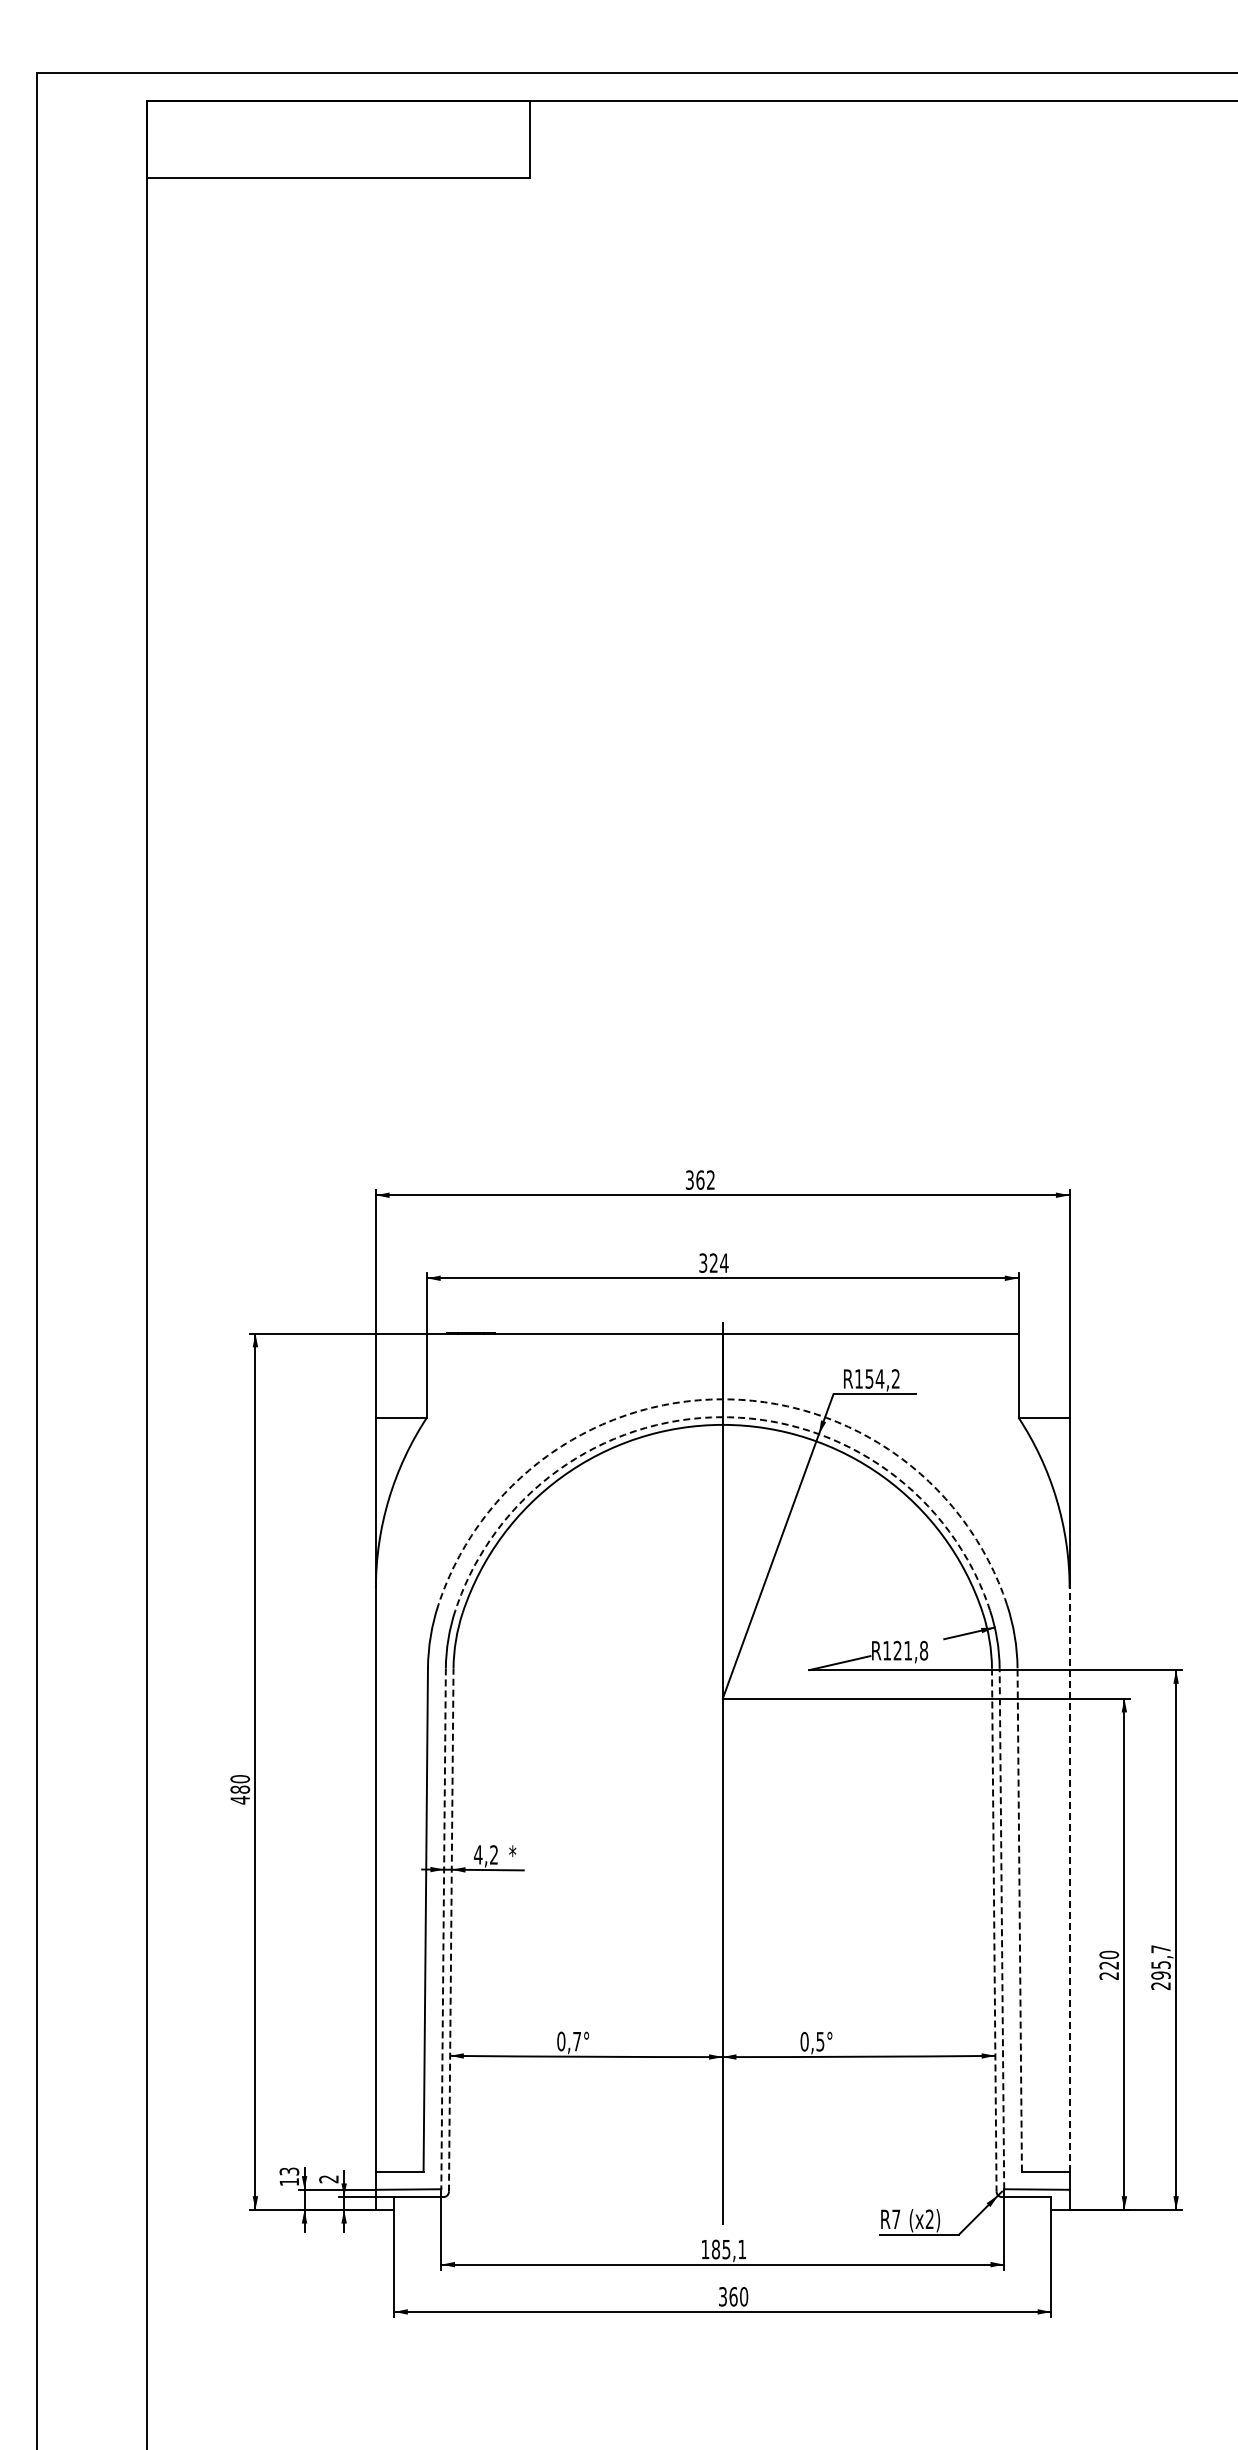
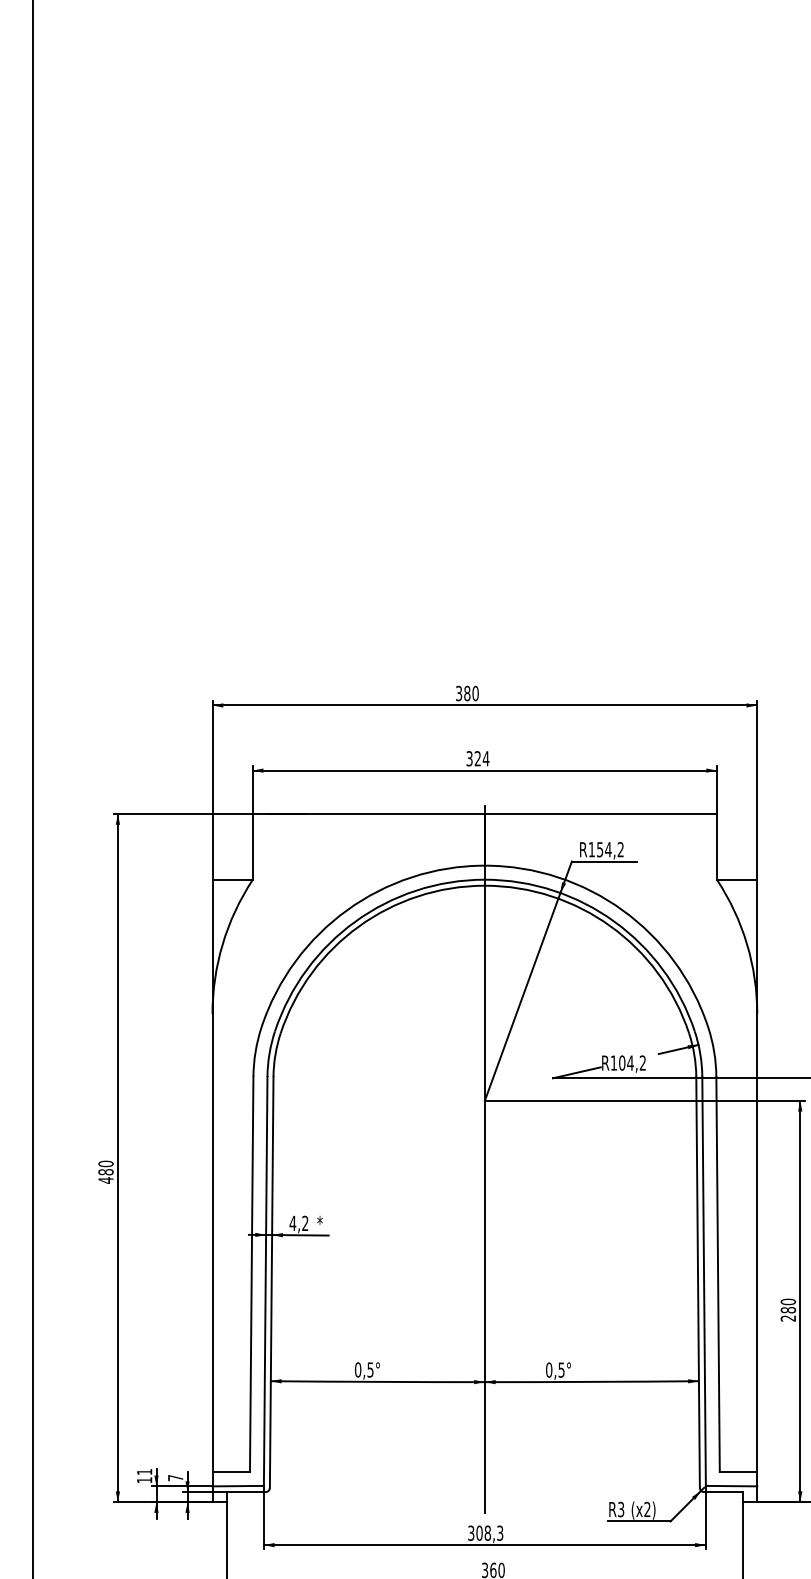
text: (705, 1179) -> (471, 693), 362 -> 380
arc: (722, 1399) -> (484, 865), dashed -> solid
arc: (722, 1417) -> (484, 879), dashed -> solid
text: (910, 1650) -> (632, 1062), R121,8 -> R104,2
line: (1069, 1879) -> (757, 1242), dashed -> solid
line: (1019, 1919) -> (717, 1274), dashed -> solid
line: (1001, 1928) -> (703, 1281), dashed -> solid
line: (443, 1929) -> (265, 1281), dashed -> solid
line: (451, 1930) -> (271, 1282), dashed -> solid
line: (994, 1930) -> (698, 1282), dashed -> solid
text: (1109, 1965) -> (788, 1310), 220 -> 280
text: (576, 2041) -> (370, 1369), 0,7° -> 0,5°
text: (289, 2171) -> (144, 1471), 13 -> 11
text: (328, 2179) -> (175, 1478), 2 -> 7
text: (896, 2219) -> (621, 1509), R7 -> R3
text: (723, 2249) -> (485, 1533), 185,1 -> 308,3

